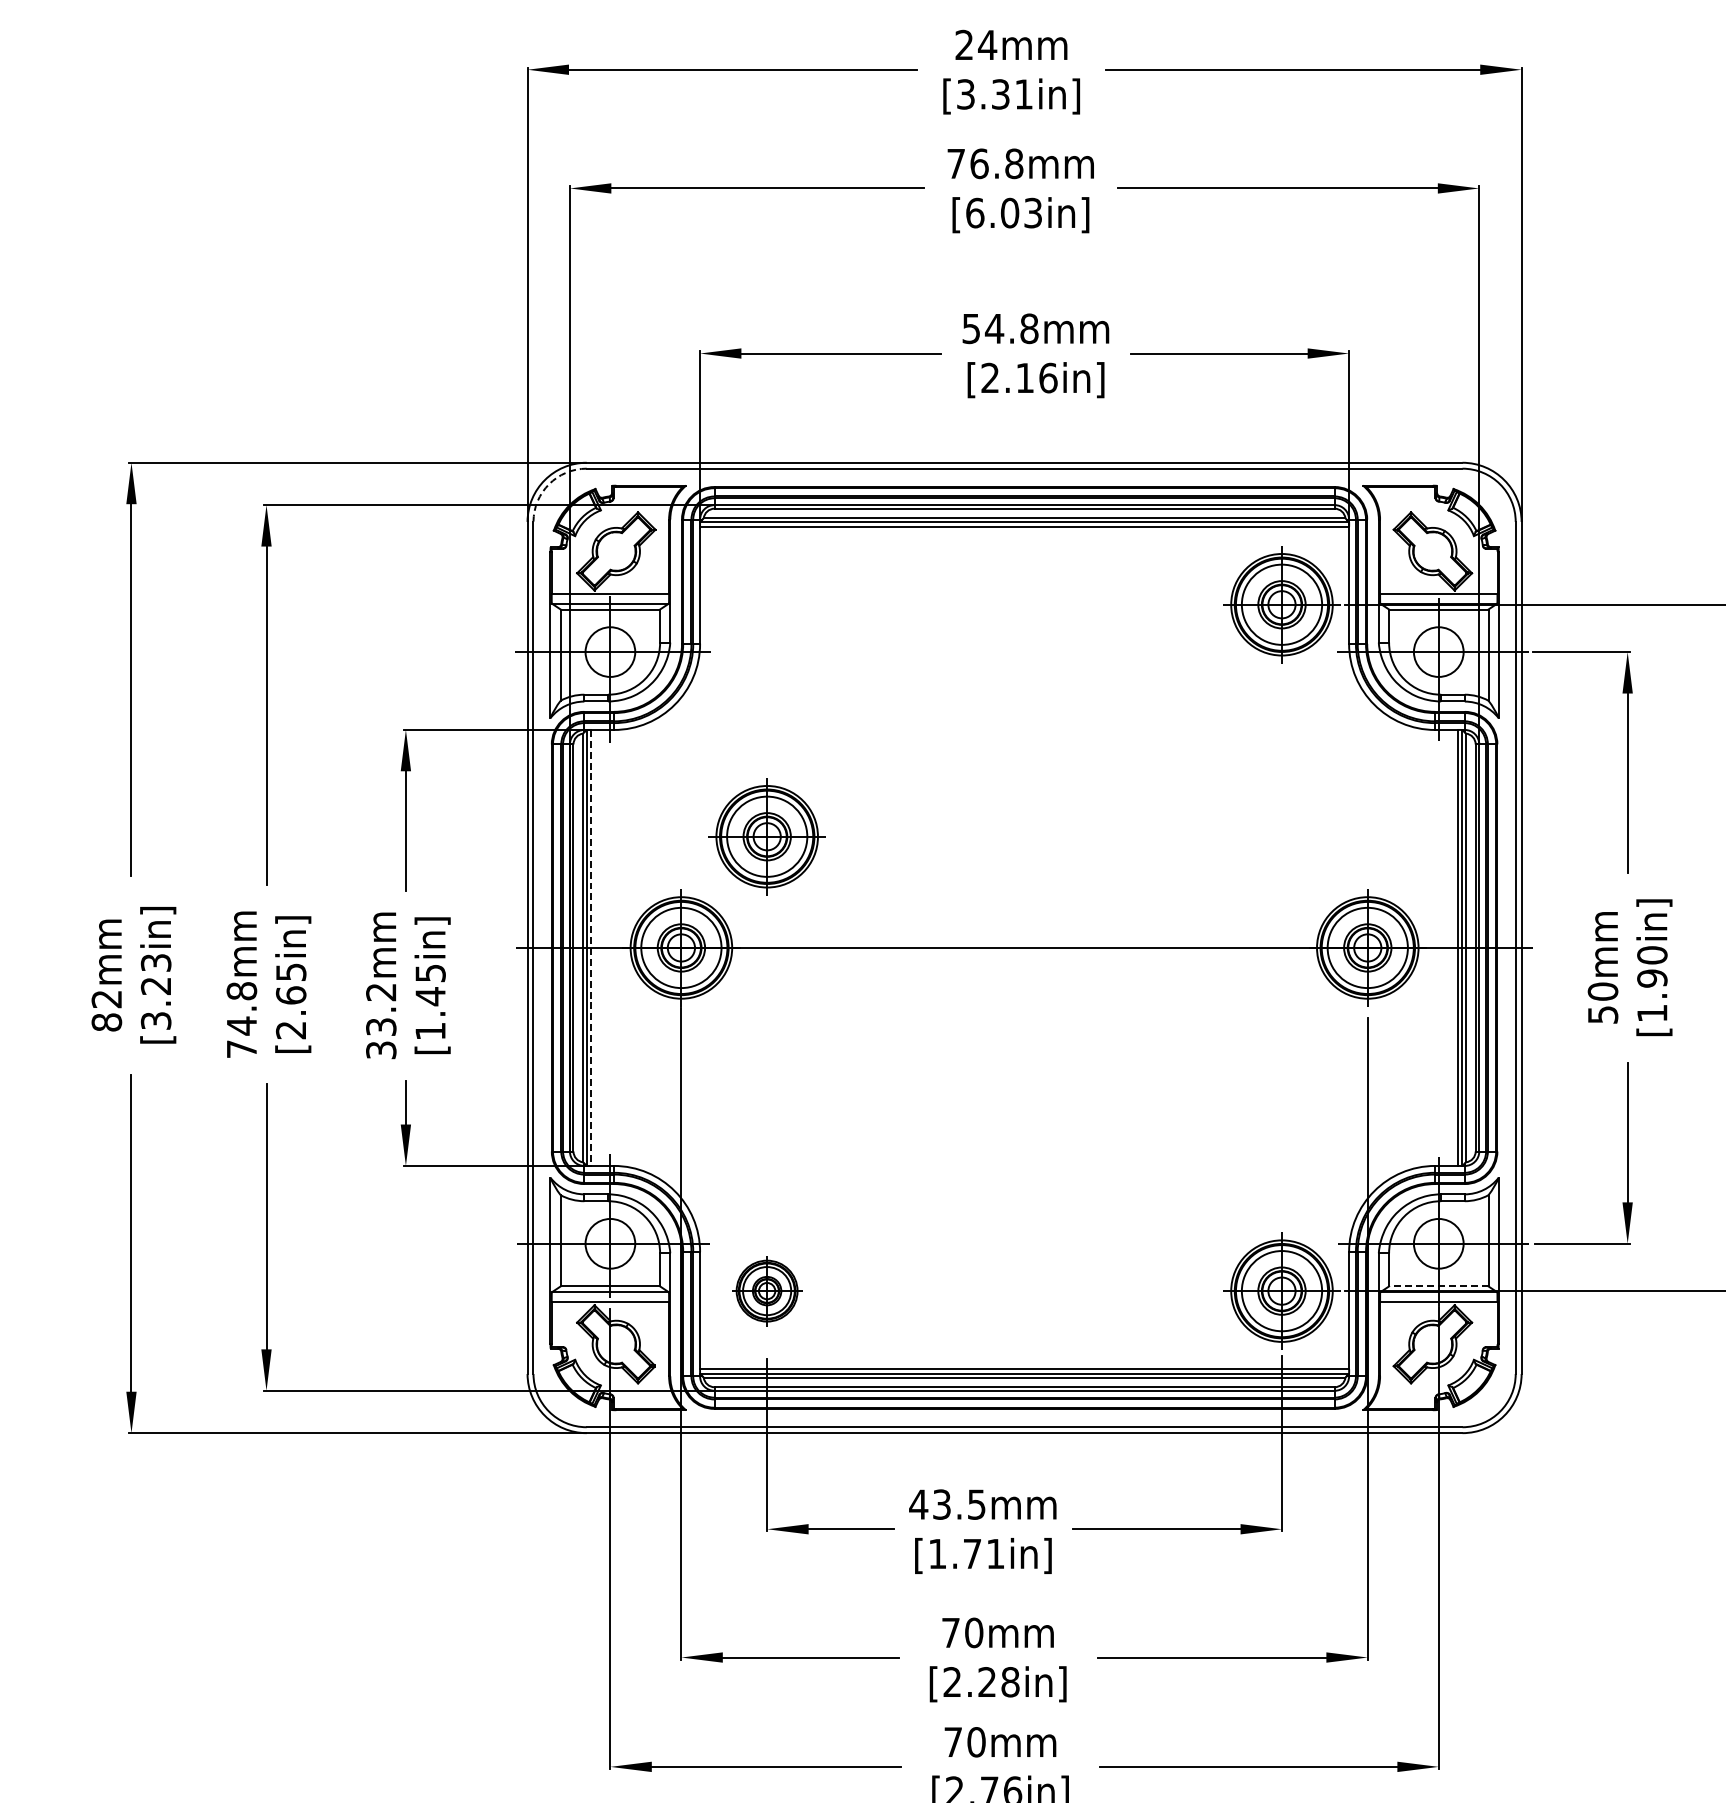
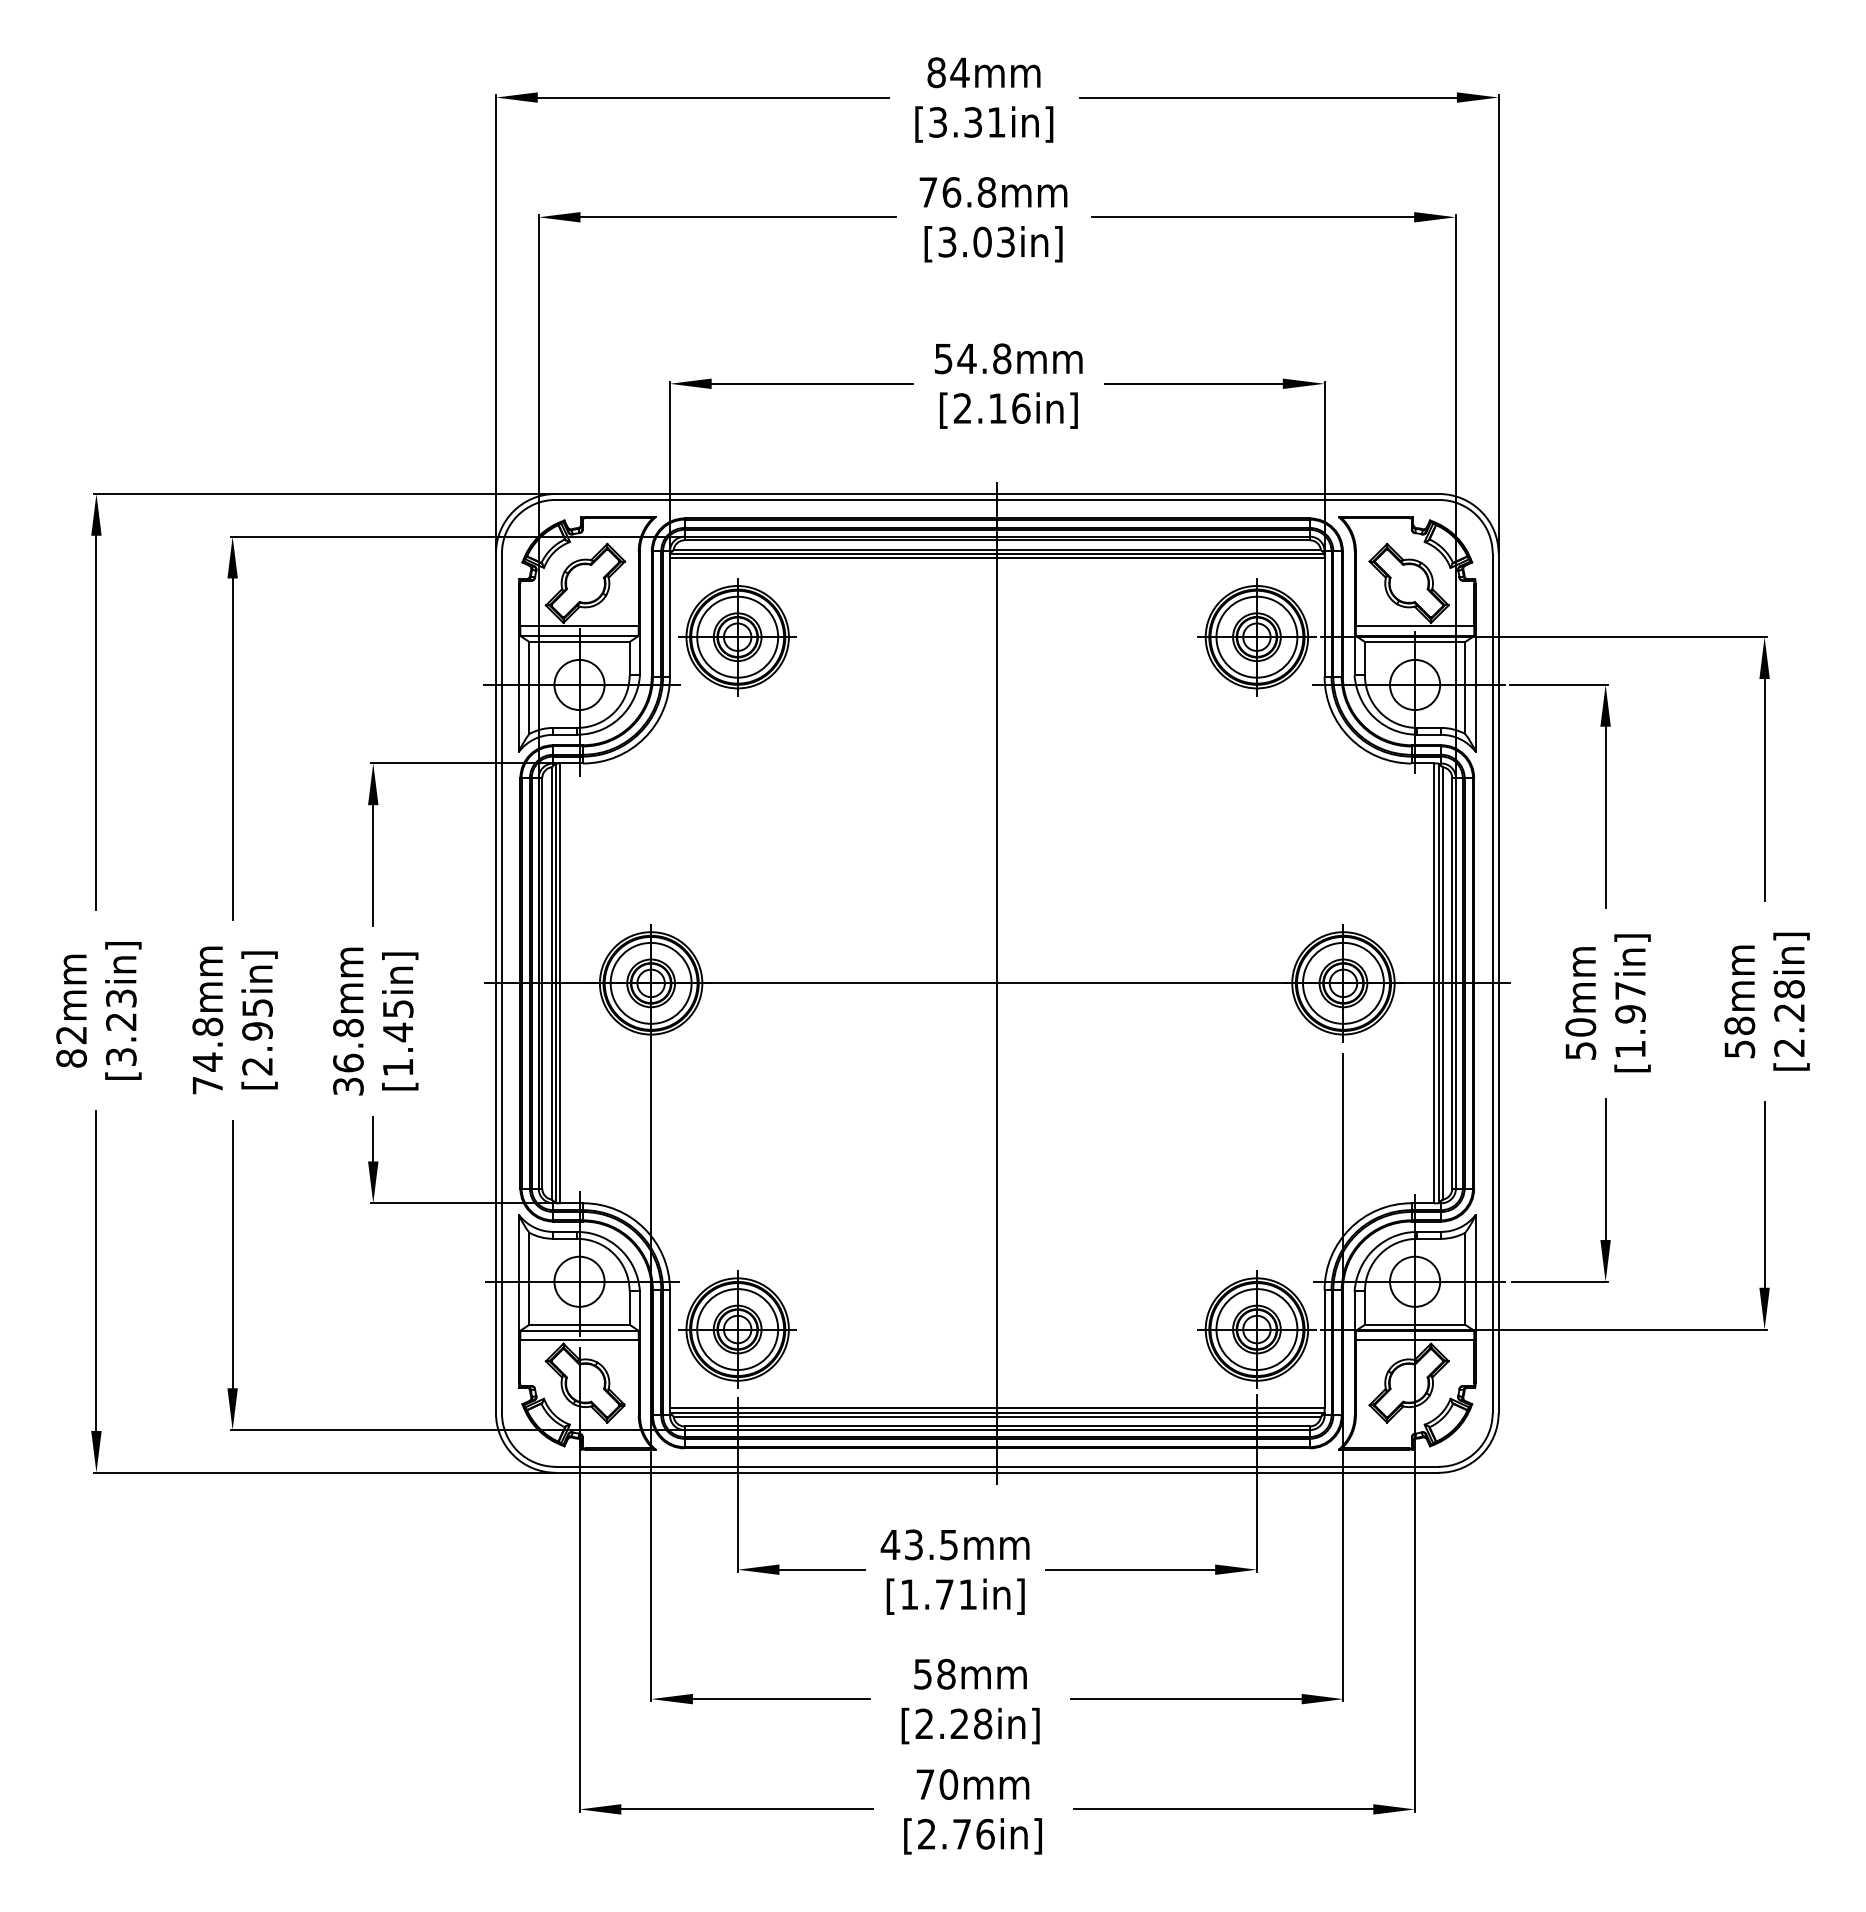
text: (964, 44) -> (936, 72), 24mm -> 84mm
text: (975, 212) -> (947, 241), [6.03in] -> [3.03in]
arc: (548, 484) -> (517, 515), dashed -> solid
part: (767, 837) -> (737, 637), moved
line: (591, 948) -> (560, 983), dashed -> solid
line: (1024, 948) -> (997, 983), added
text: (1652, 955) -> (1630, 990), [1.90in] -> [1.97in]
text: (291, 995) -> (257, 1031), [2.65in] -> [2.95in]
text: (381, 1009) -> (348, 1045), 33.2mm -> 36.8mm
line: (1438, 1286) -> (1414, 1324), dashed -> solid
part: (767, 1291) -> (737, 1329), size x1.67
text: (962, 1633) -> (934, 1674), 70mm -> 58mm

